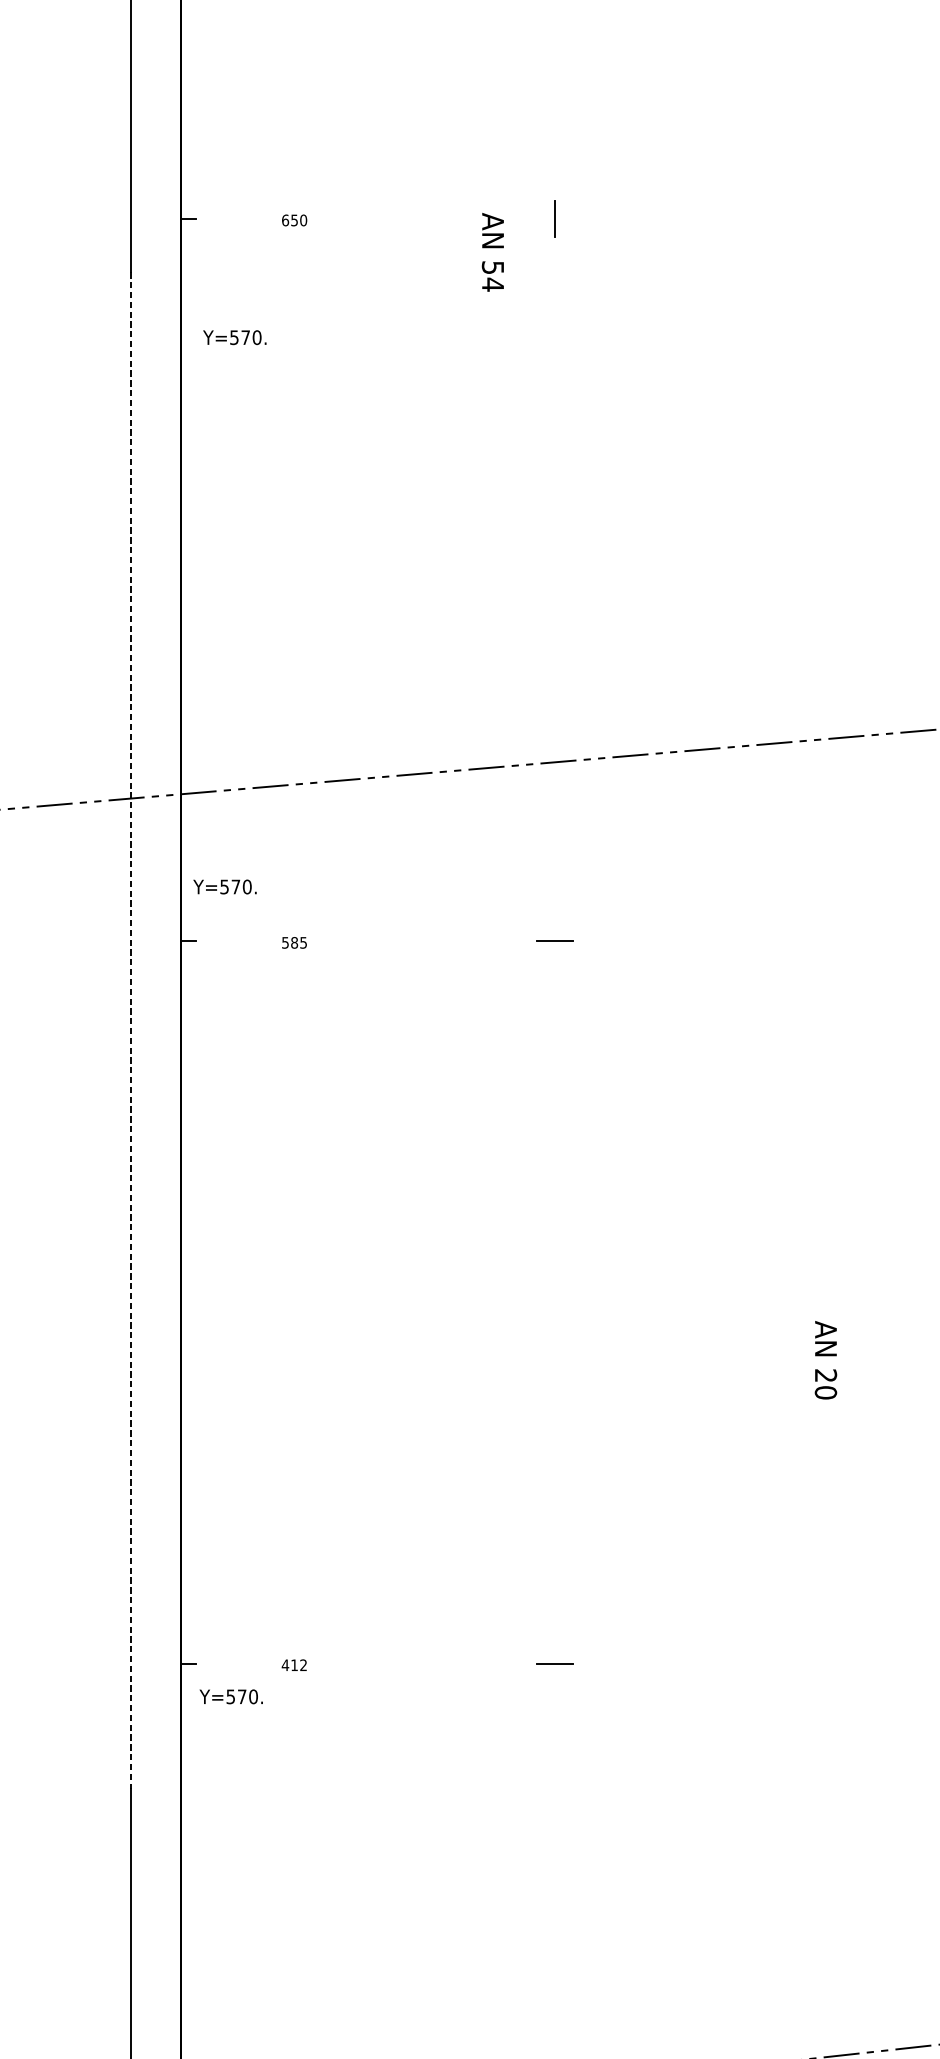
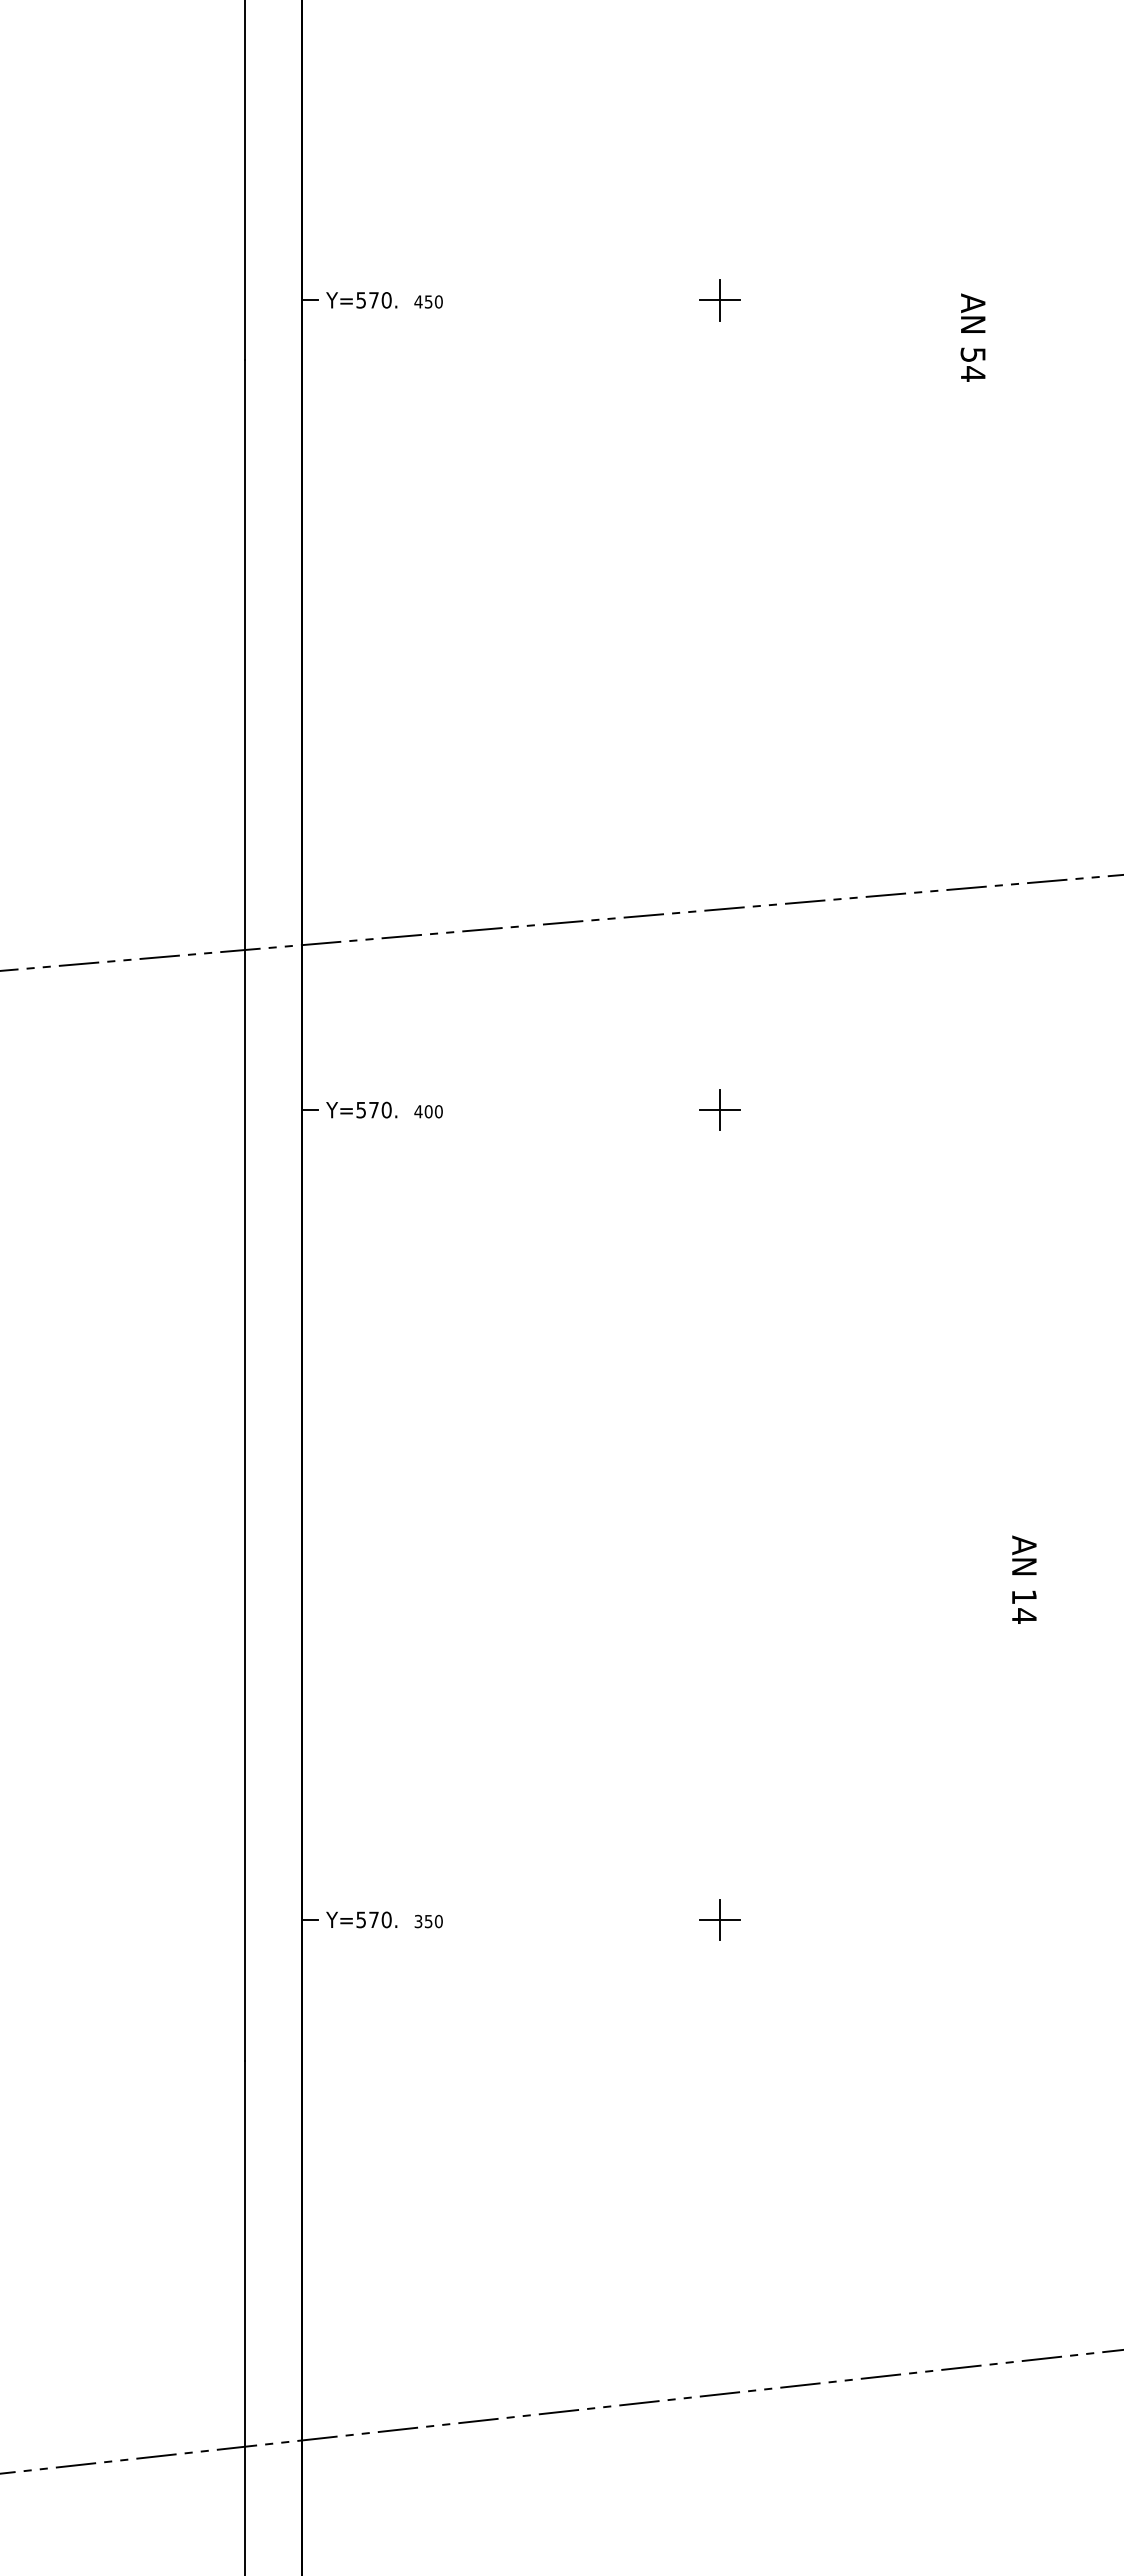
line: (553, 219) -> (719, 300), added
text: (285, 220) -> (418, 301), 650 -> 450
text: (492, 252) -> (972, 337), moved
text: (234, 337) -> (361, 300), moved
text: (224, 886) -> (361, 1109), moved
line: (554, 940) -> (720, 1109), added
text: (294, 942) -> (428, 1111), 585 -> 400
line: (131, 1030) -> (245, 1210), dashed -> solid
text: (825, 1384) -> (1023, 1606), 20 -> 14
line: (554, 1663) -> (720, 1919), added
text: (294, 1665) -> (428, 1921), 412 -> 350
text: (231, 1696) -> (361, 1919), moved

